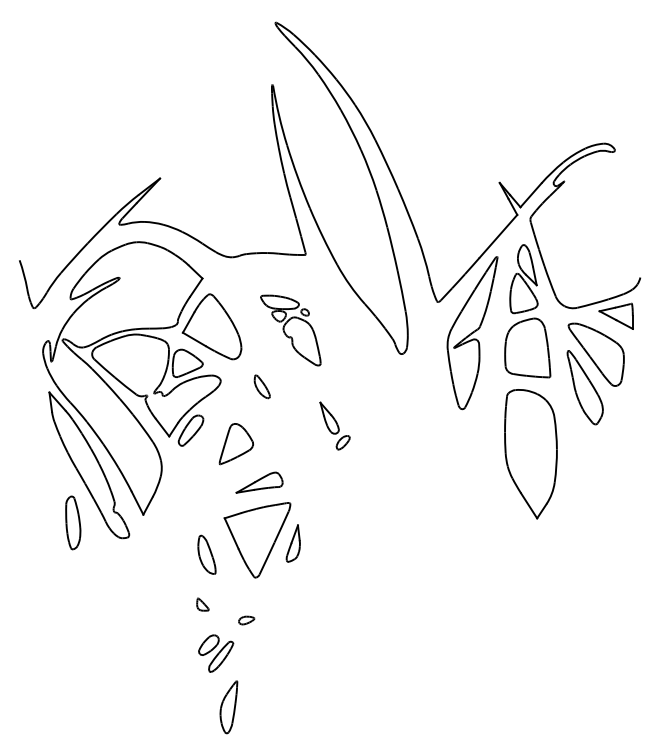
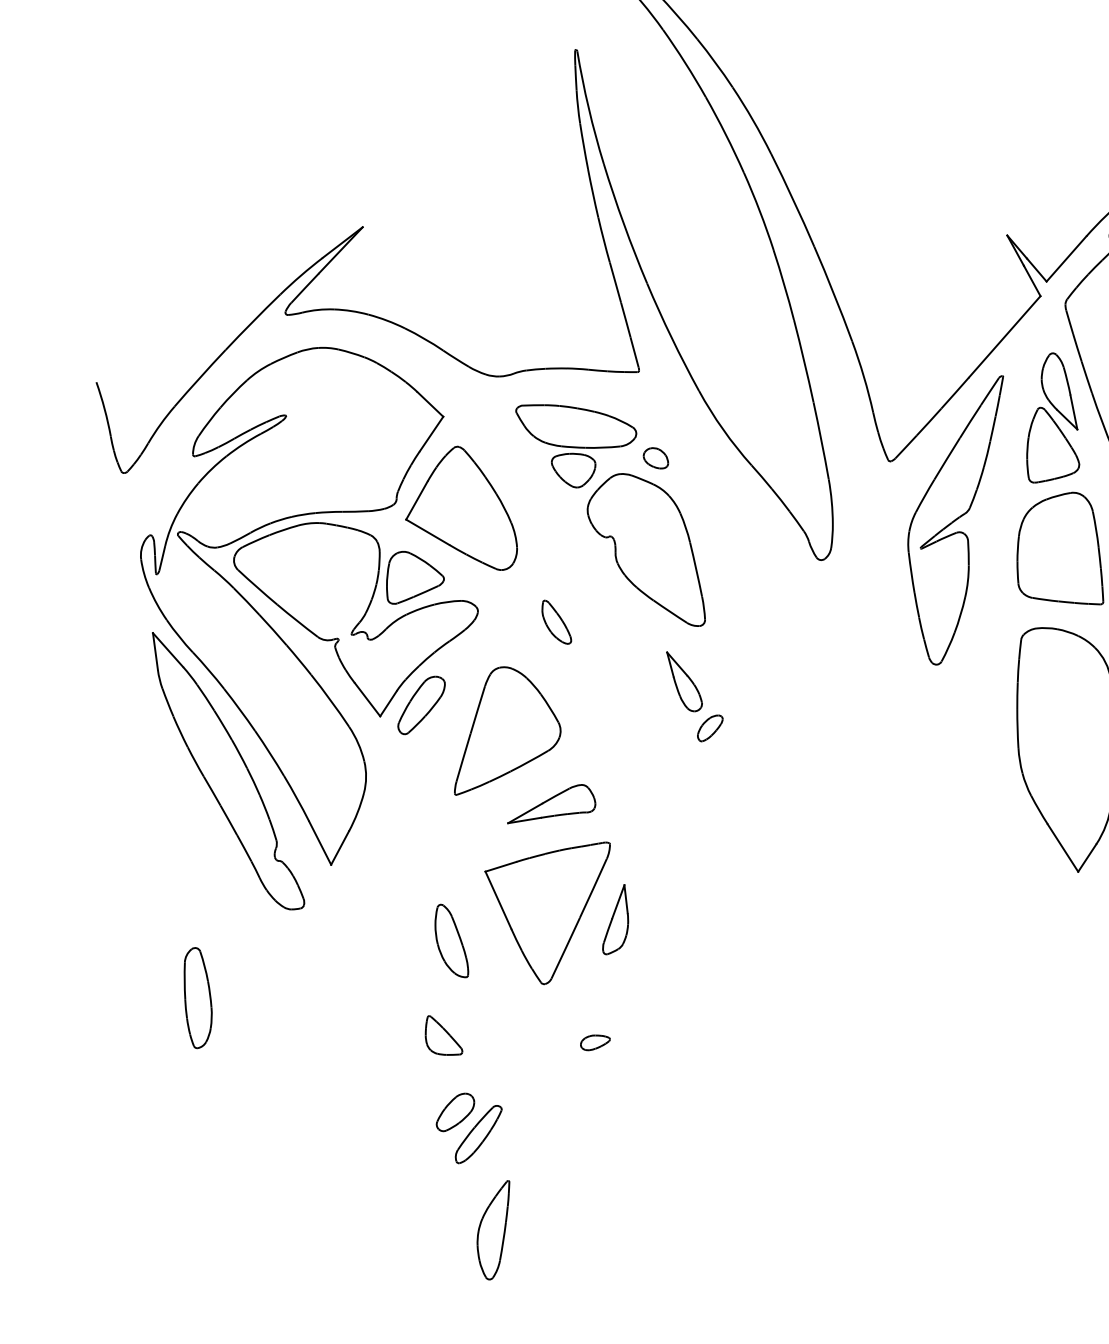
part: (290, 330) -> (610, 515), size x1.67
part: (236, 443) -> (507, 729), size x1.67
part: (73, 522) -> (198, 997), moved
part: (202, 604) -> (443, 1035), size x1.67
part: (246, 620) -> (595, 1042), moved

